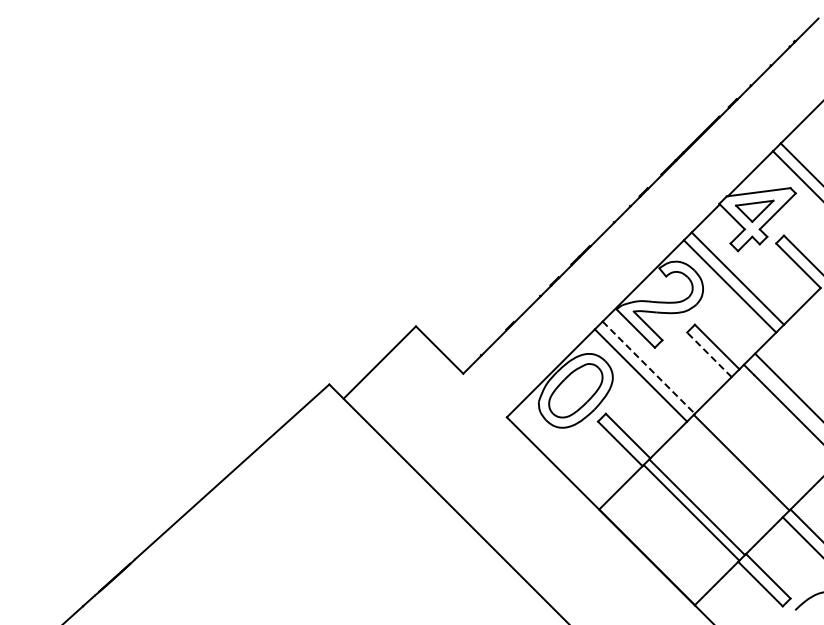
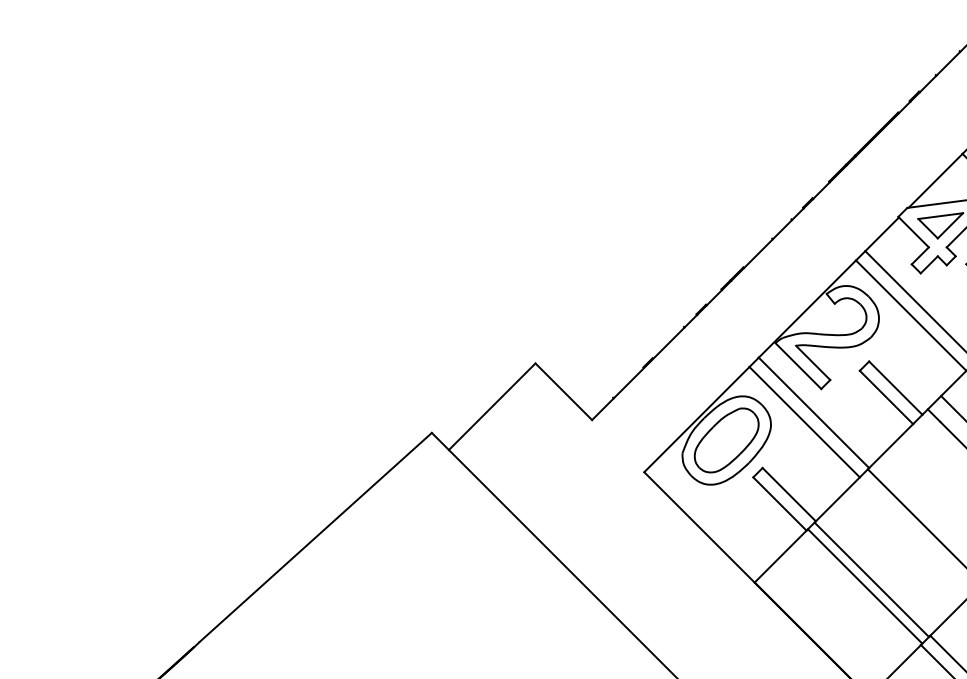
line: (709, 354) -> (886, 397), dashed -> solid
line: (649, 368) -> (814, 413), dashed -> solid

